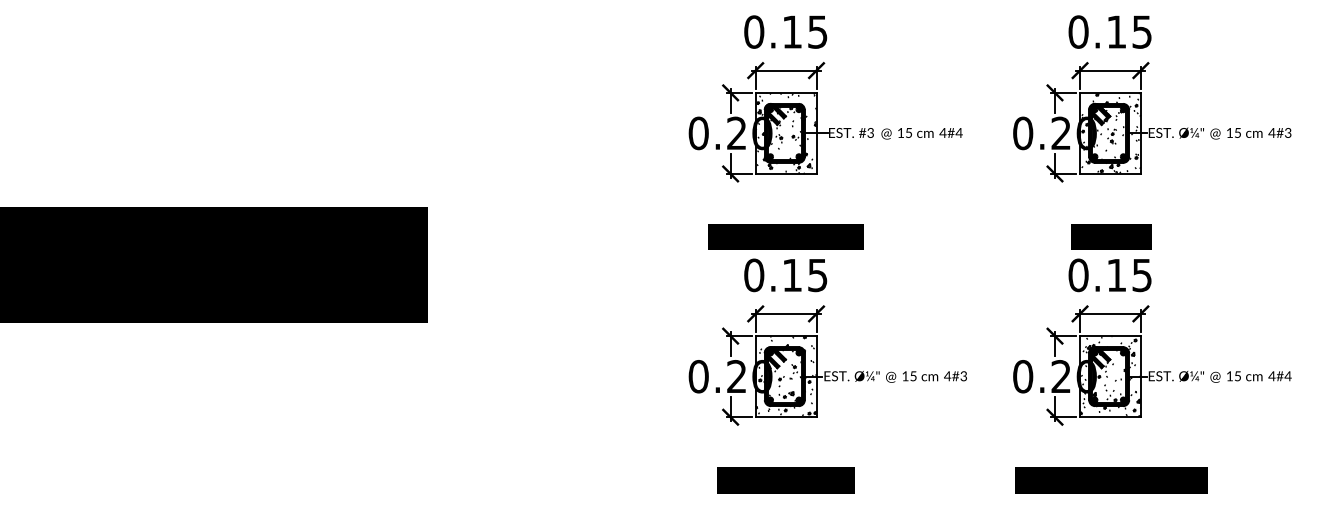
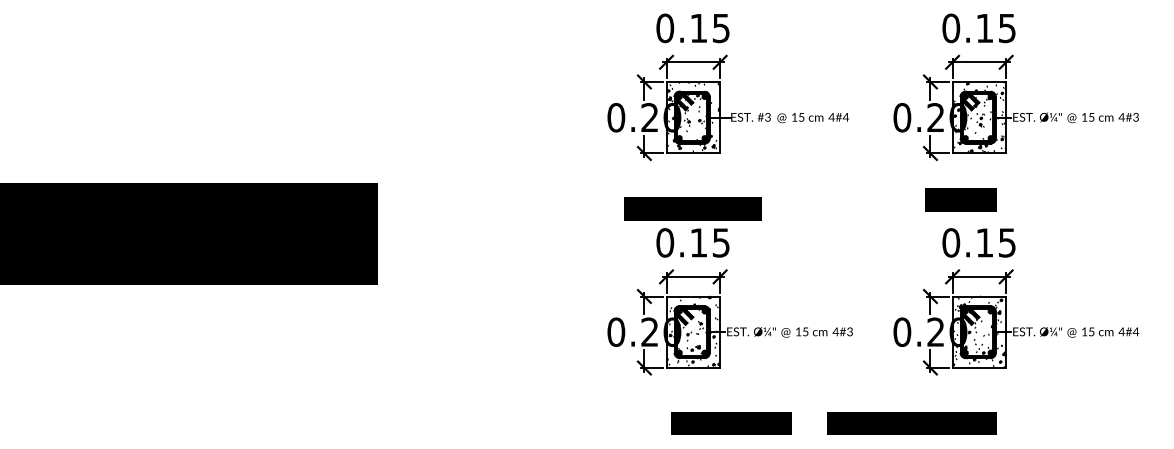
text: (1110, 236) -> (960, 199), moved
text: (786, 480) -> (731, 423), moved
text: (1110, 480) -> (911, 423), moved

